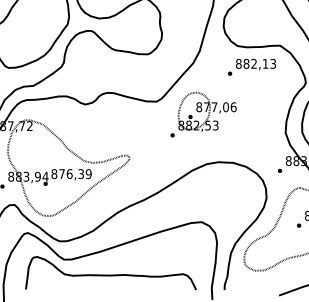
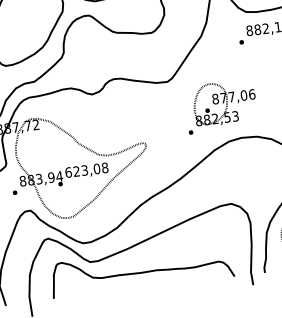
part: (203, 114) -> (221, 106), moved
text: (71, 174) -> (86, 170), 876,39 -> 623,08

